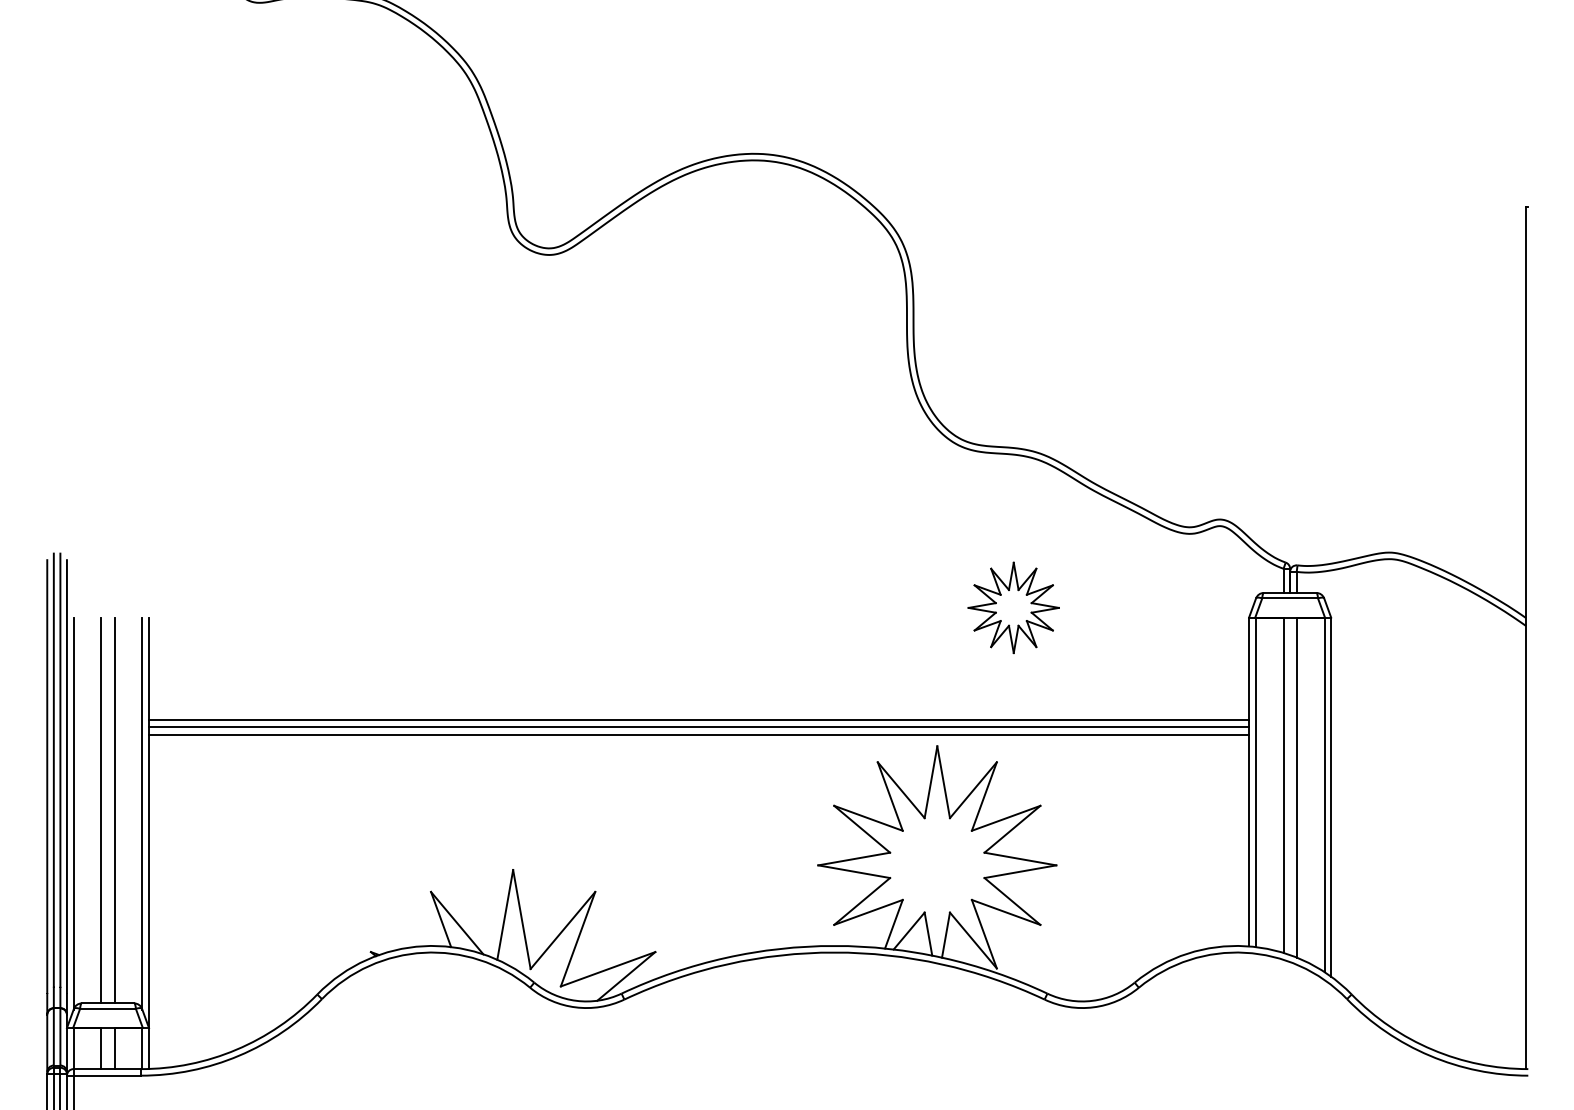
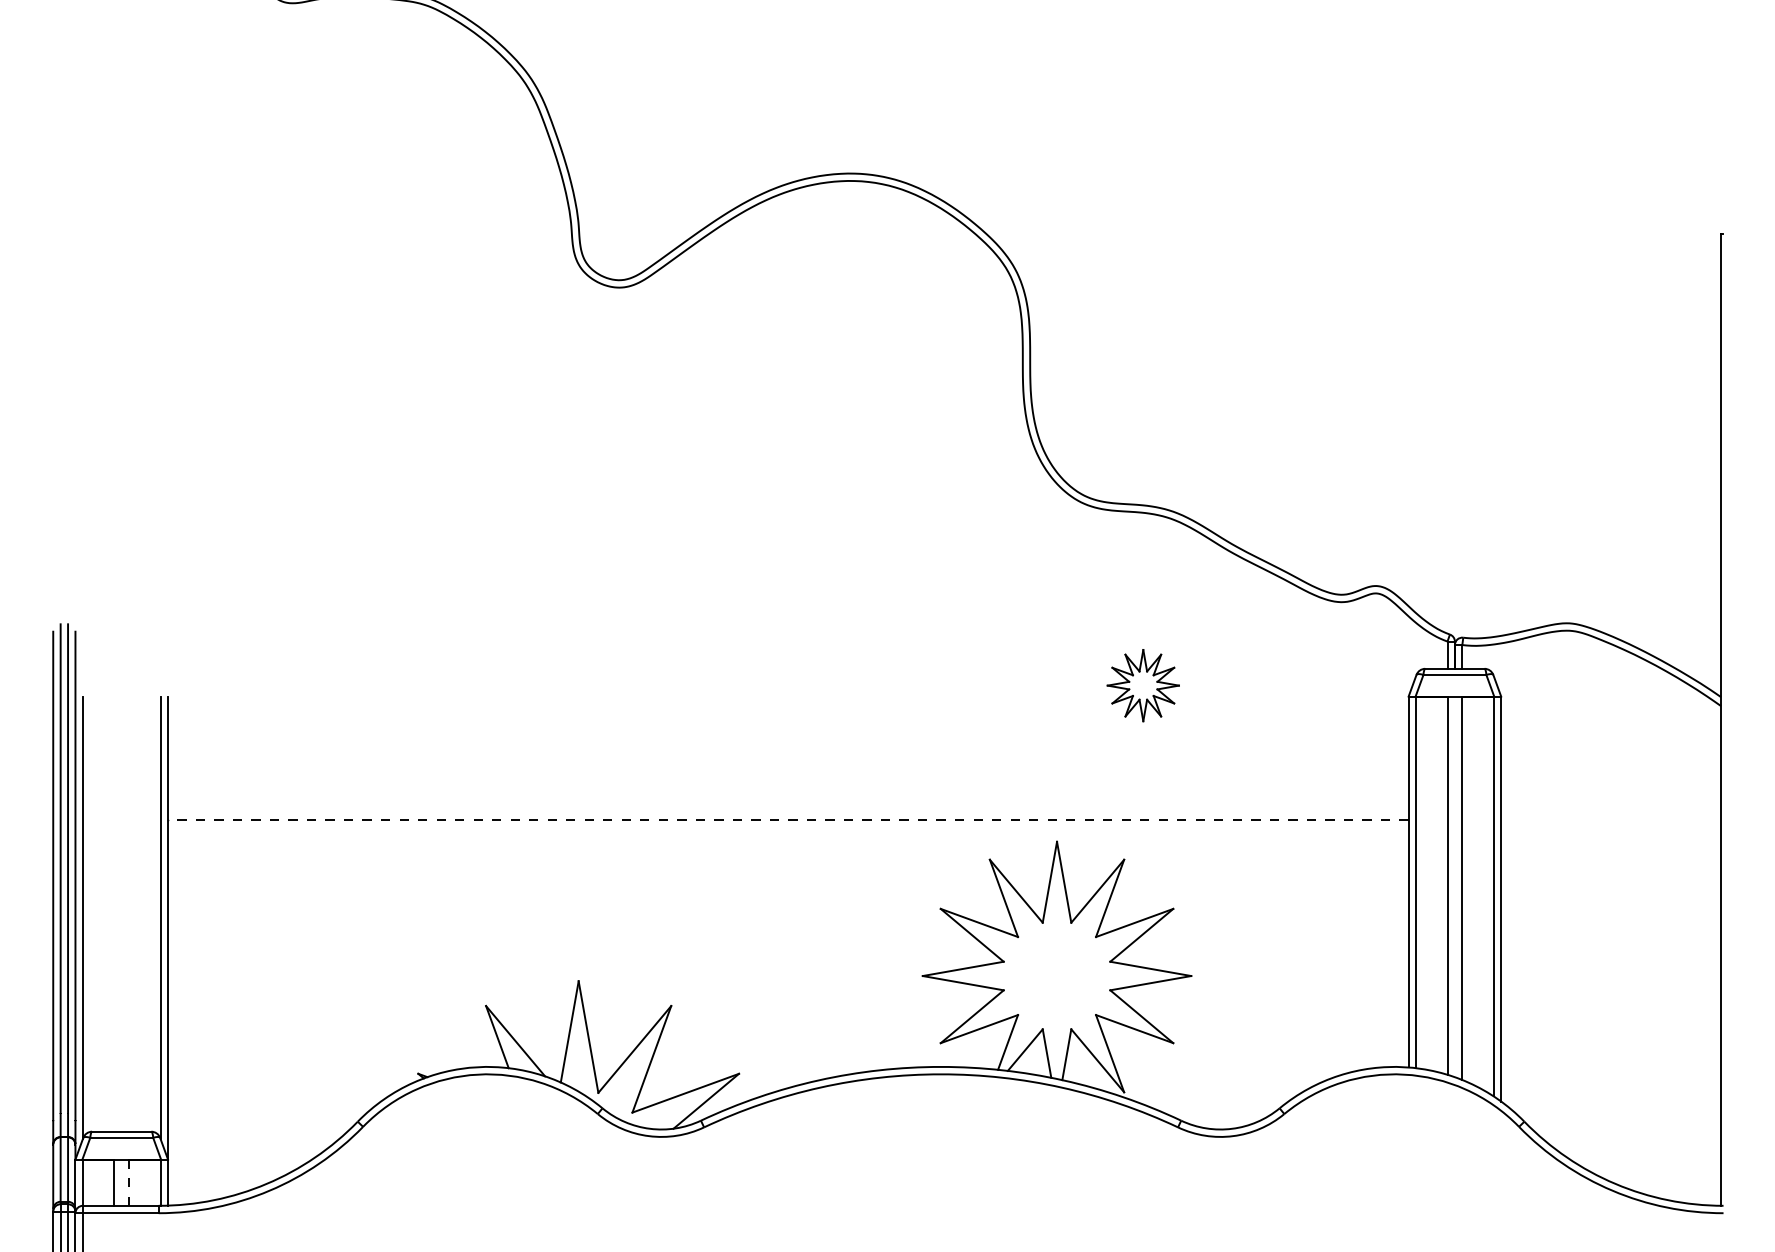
part: (1013, 607) -> (1143, 685), size x0.7
line: (699, 720) -> (788, 812), removed
line: (698, 726) -> (787, 819), solid -> dashed
line: (699, 734) -> (788, 828), removed
line: (101, 809) -> (114, 913), removed
line: (114, 809) -> (129, 913), removed
line: (114, 1049) -> (129, 1183), solid -> dashed

